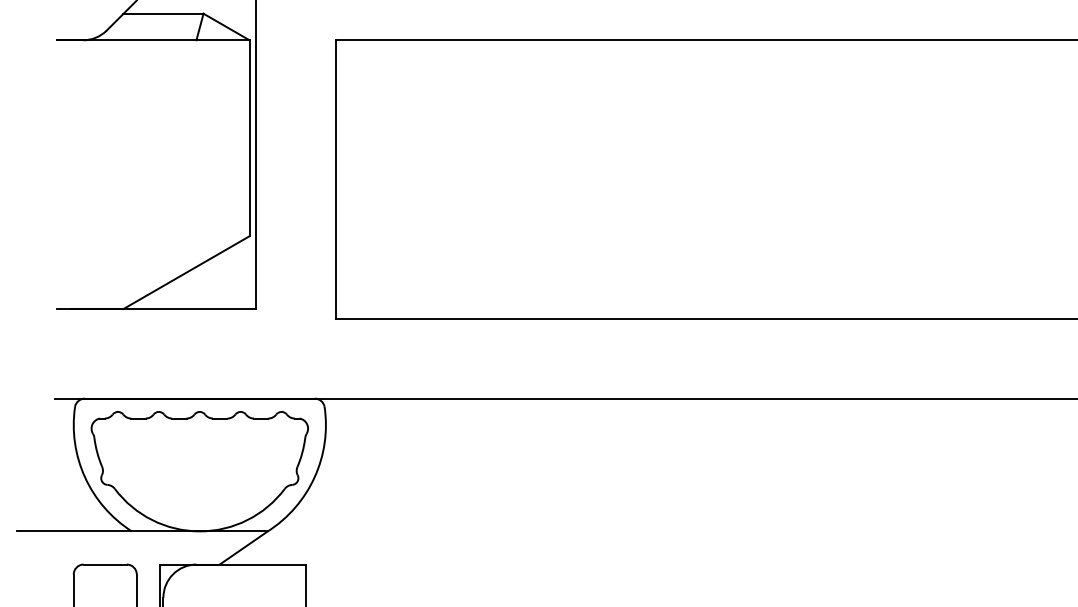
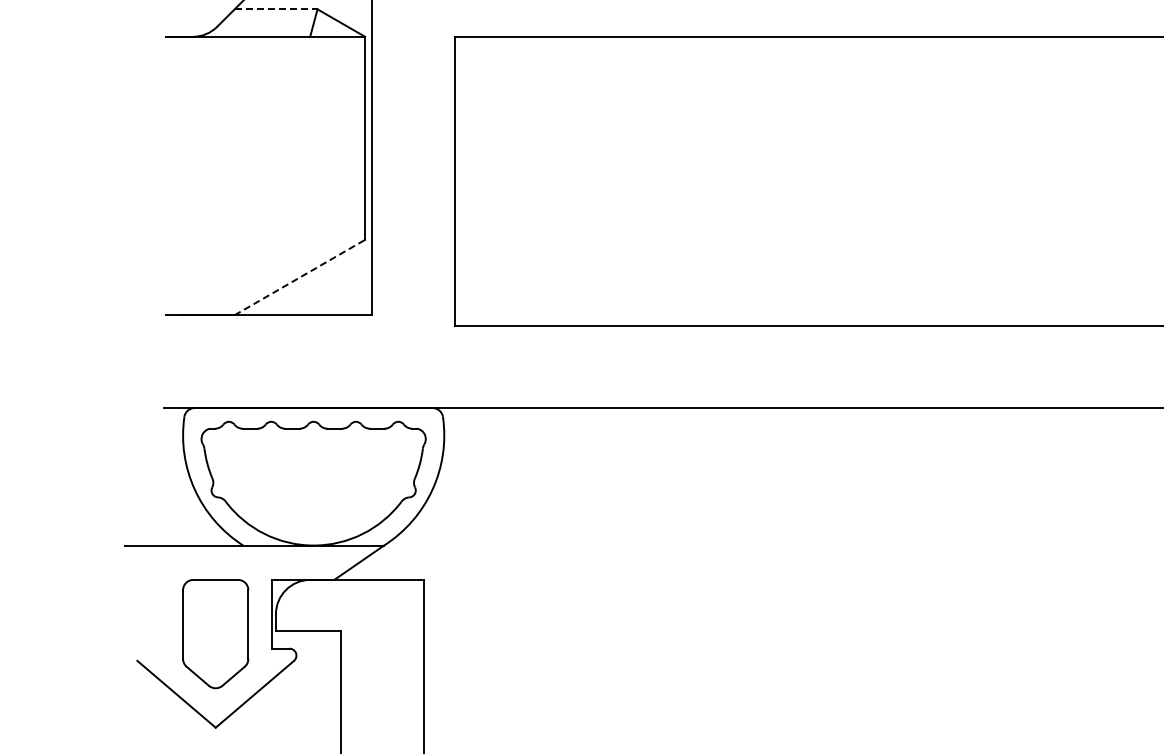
line: (163, 13) -> (276, 9), solid -> dashed
line: (187, 272) -> (300, 277), solid -> dashed

